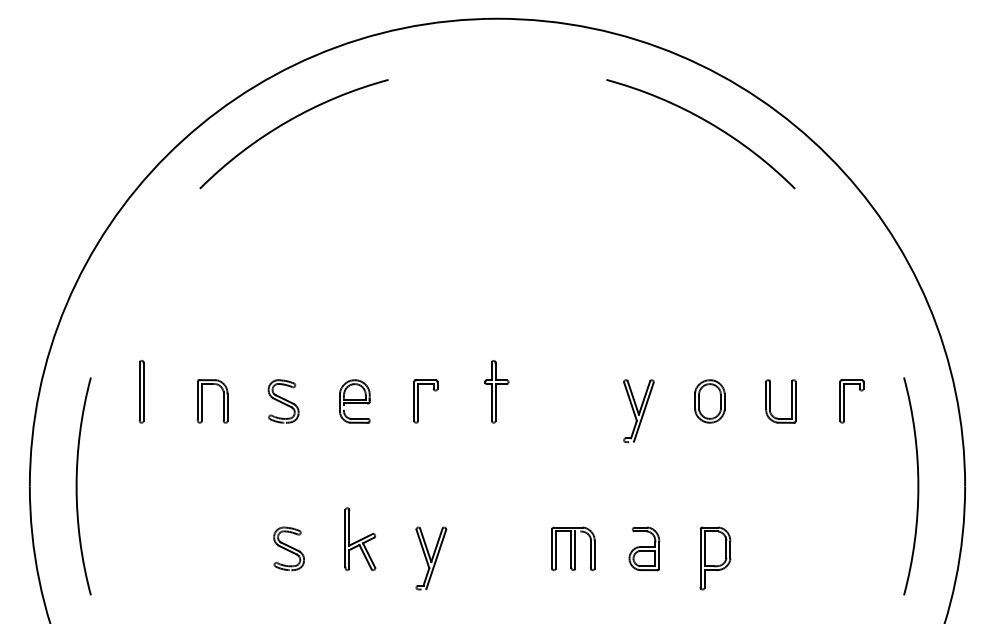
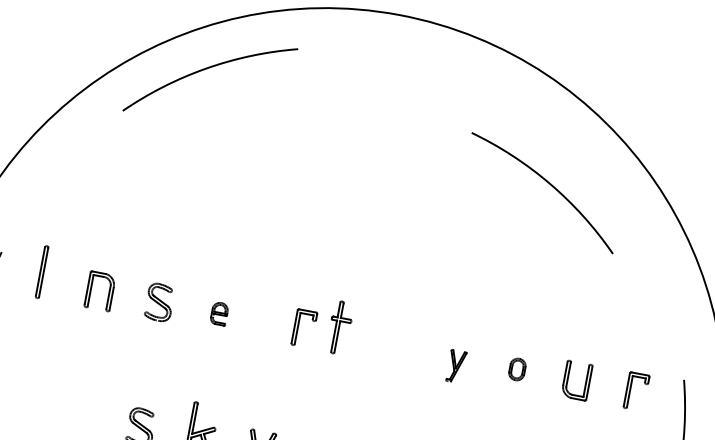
arc: (706, 122) -> (549, 184), moved
part: (354, 401) -> (219, 313), size x0.6
part: (418, 401) -> (298, 327), moved
part: (709, 401) -> (517, 369), size x0.6
part: (638, 411) -> (455, 366), size x0.6

